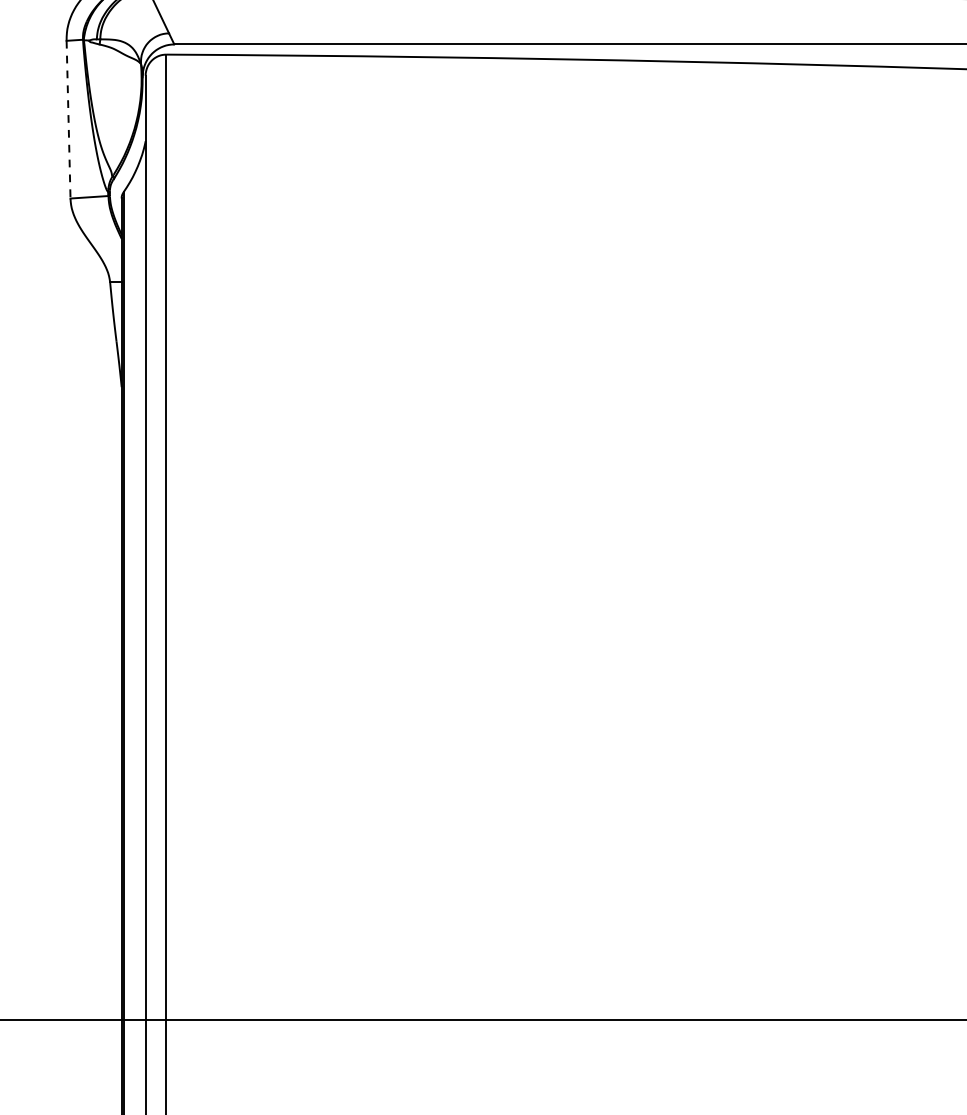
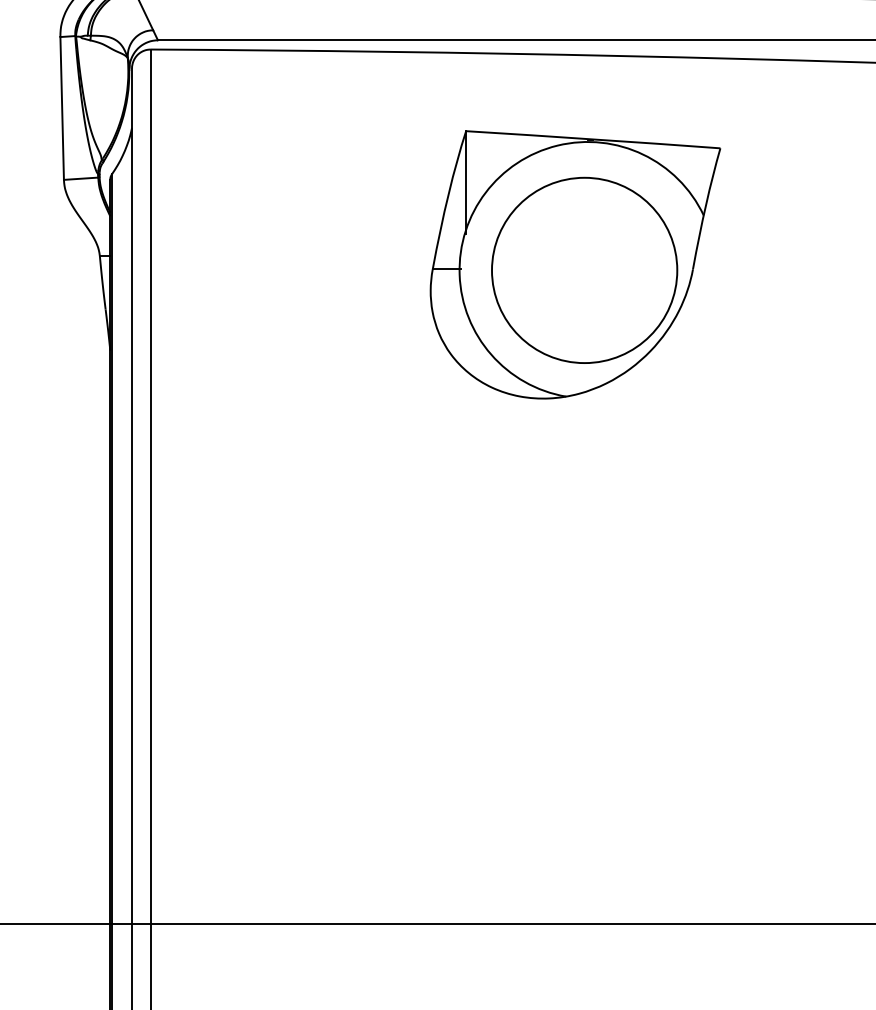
line: (68, 119) -> (62, 108), dashed -> solid
part: (635, 291) -> (575, 264), added

